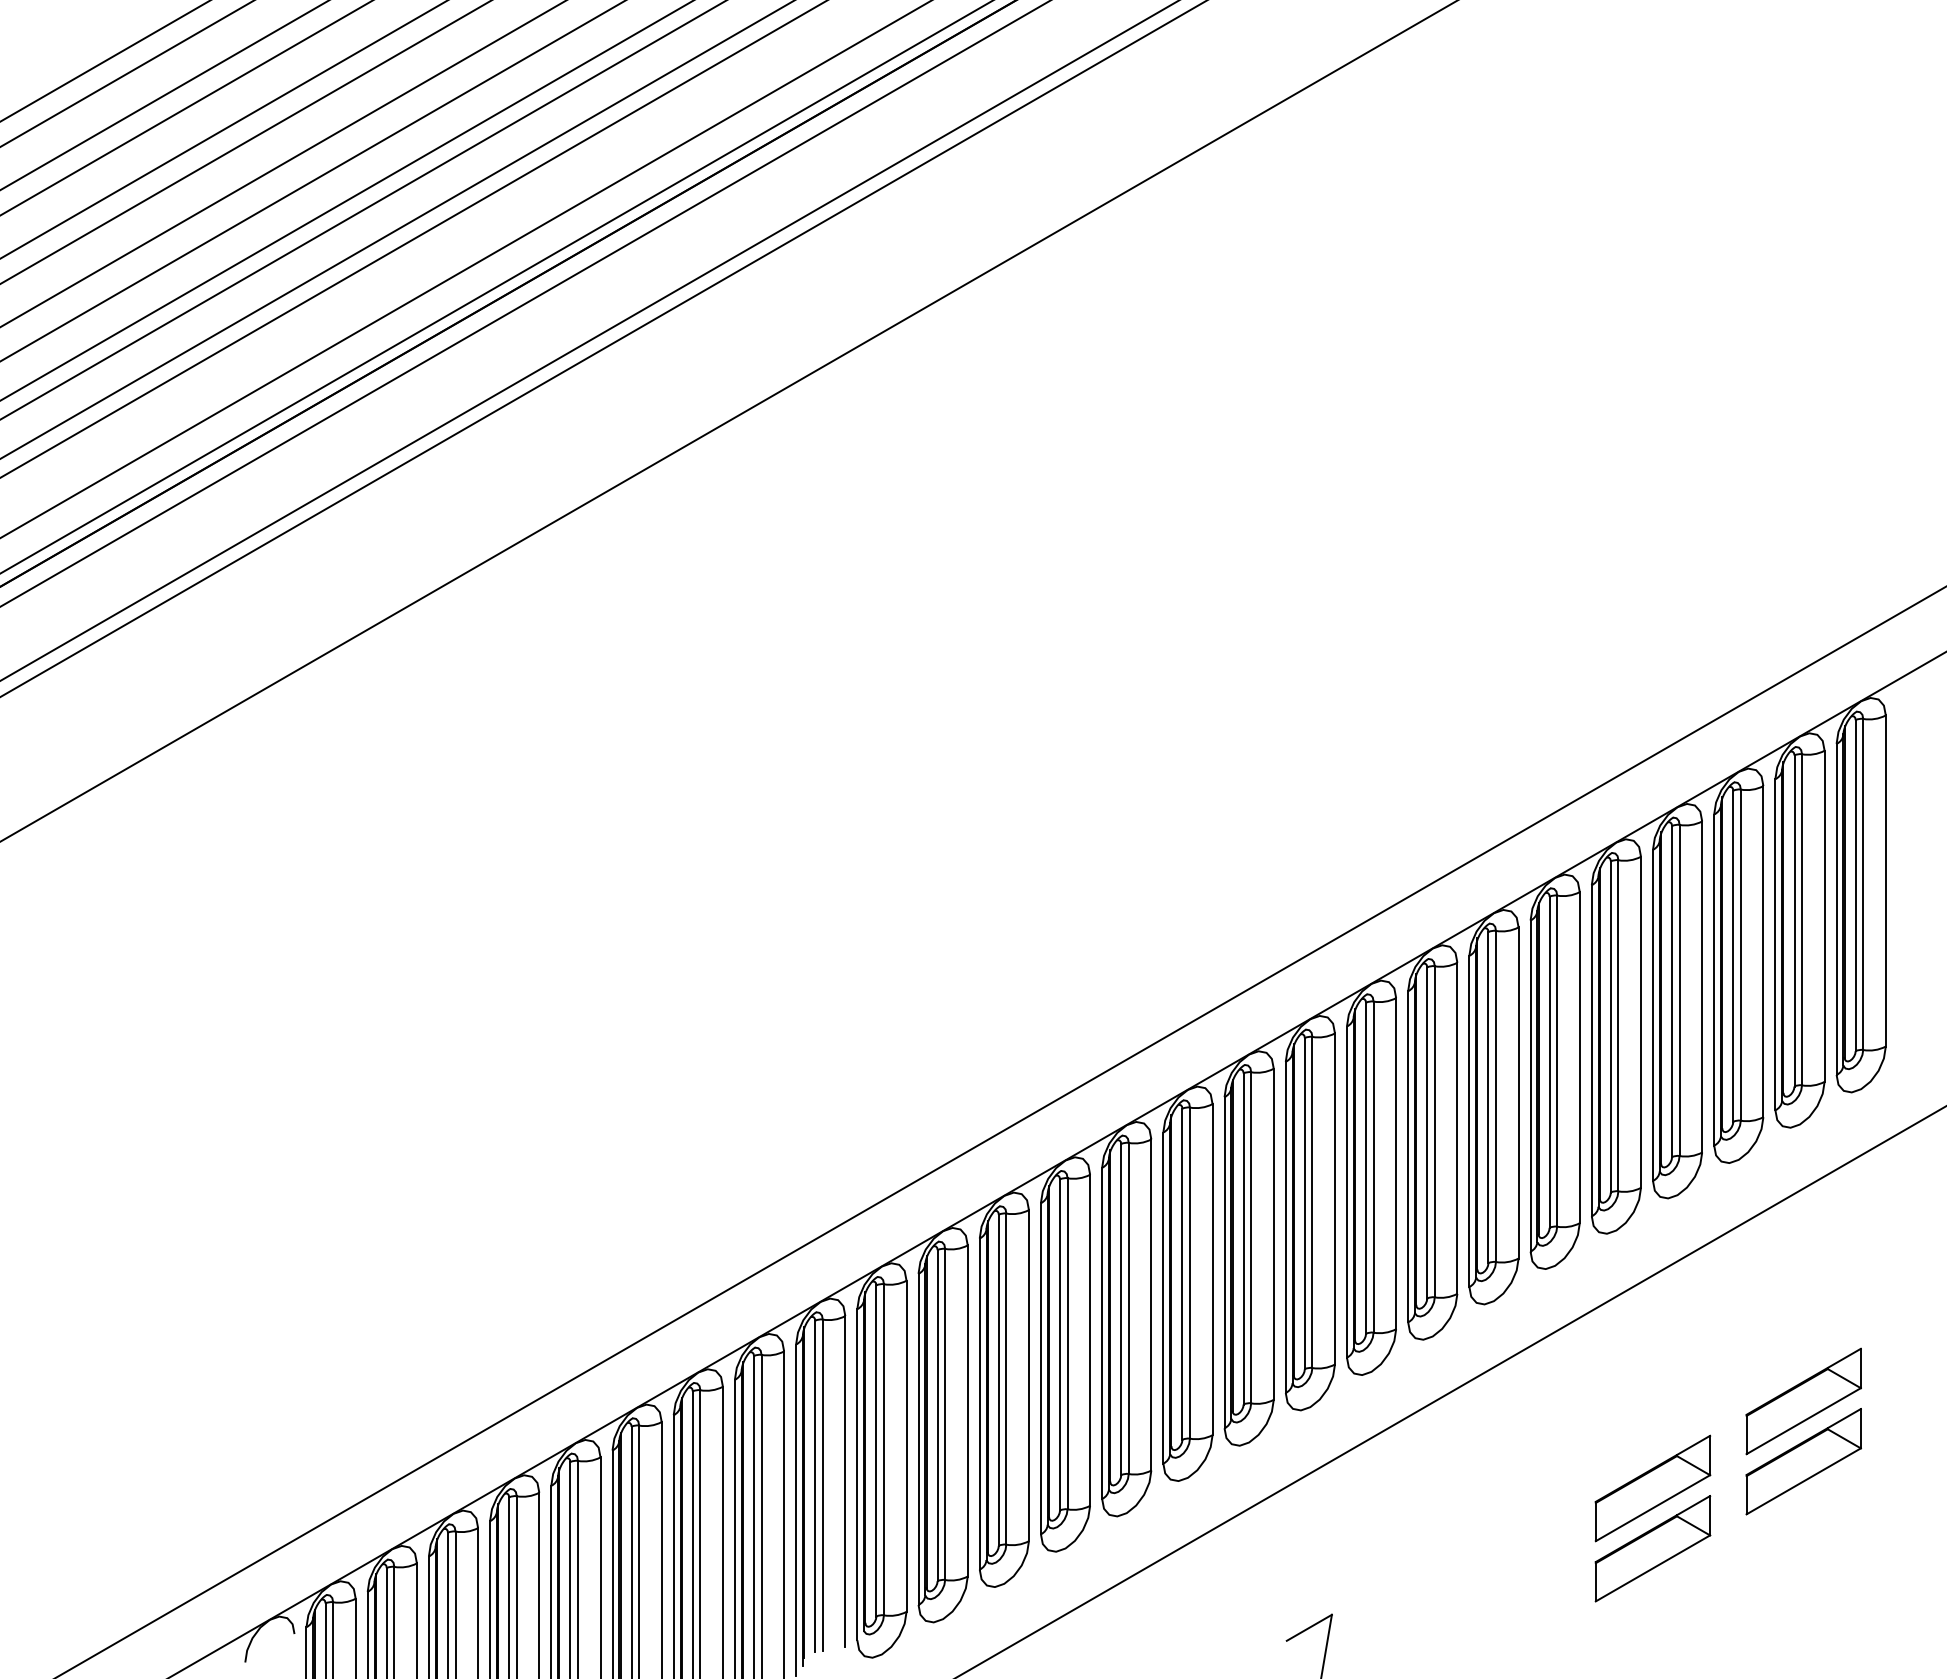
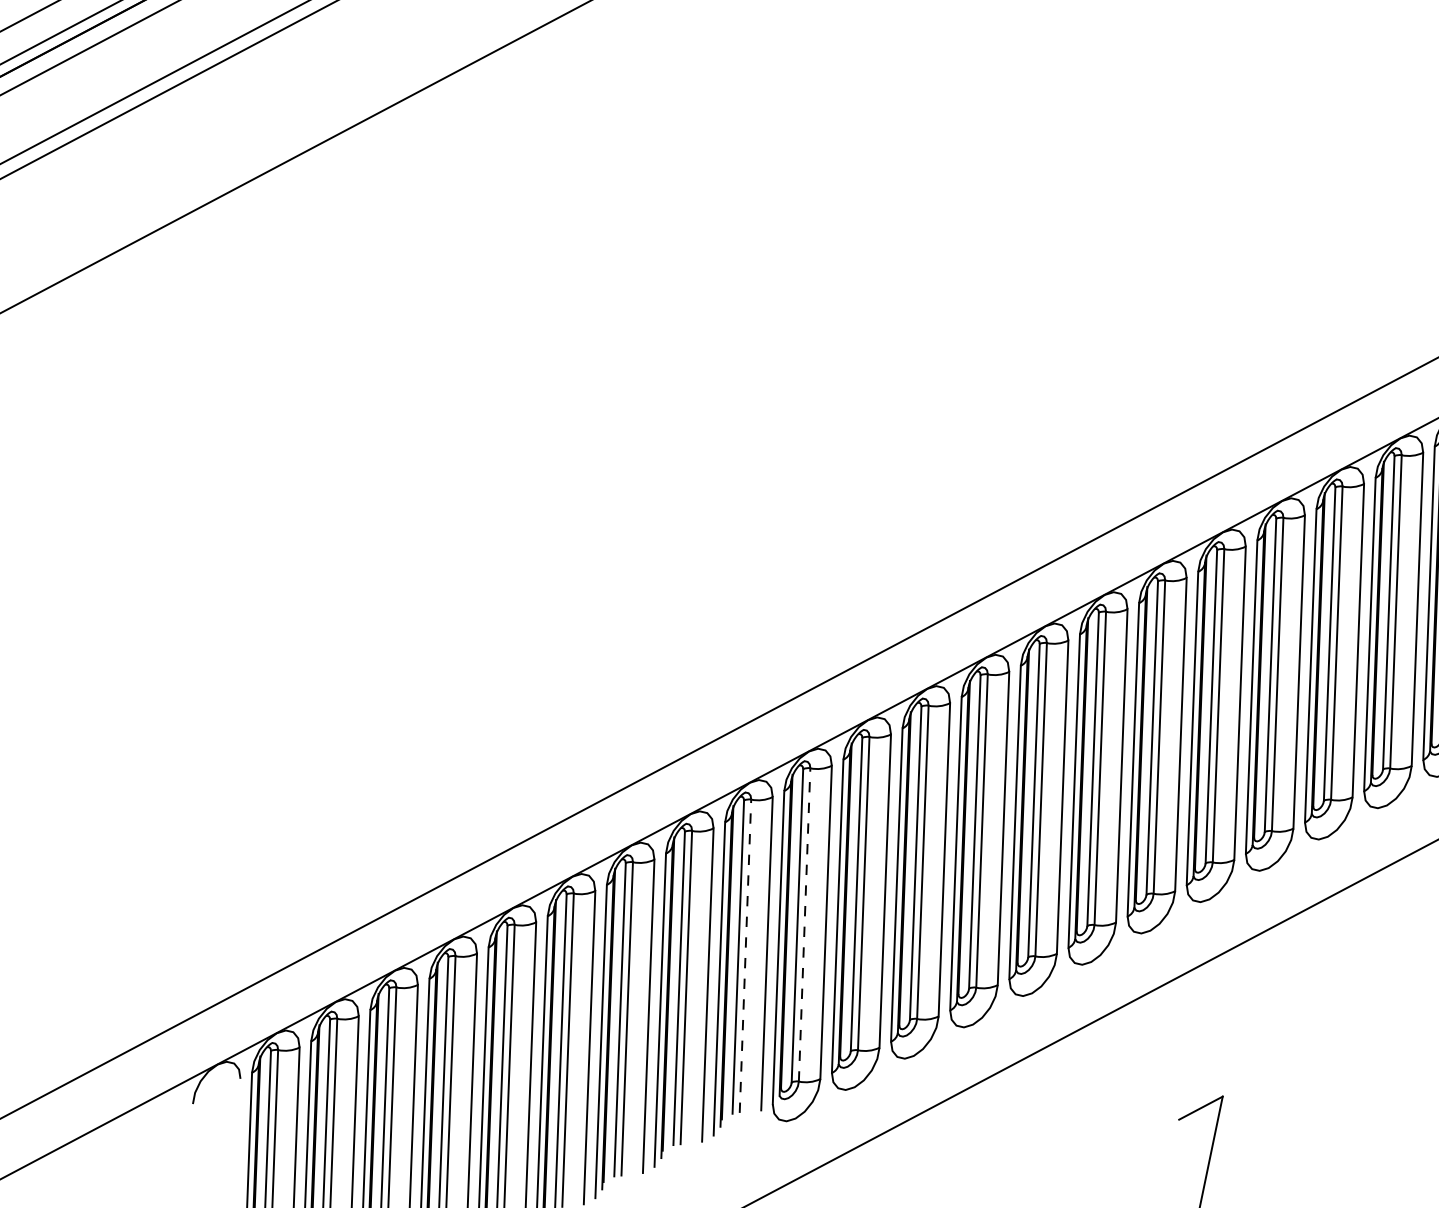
line: (883, 1449) -> (804, 924), solid -> dashed
line: (822, 1485) -> (745, 956), solid -> dashed

